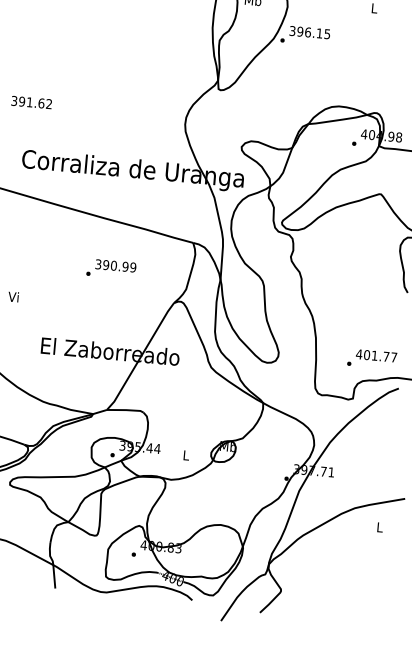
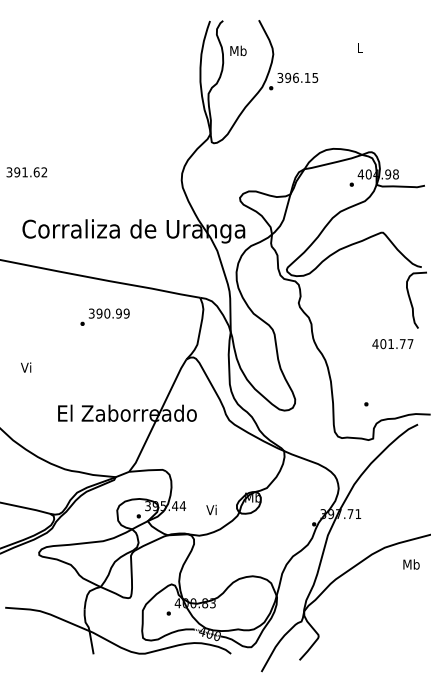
text: (110, 268) -> (104, 316), moved
text: (376, 356) -> (392, 344), moved
text: (185, 454) -> (211, 509), L -> Vi
text: (379, 527) -> (411, 564), L -> Mb

